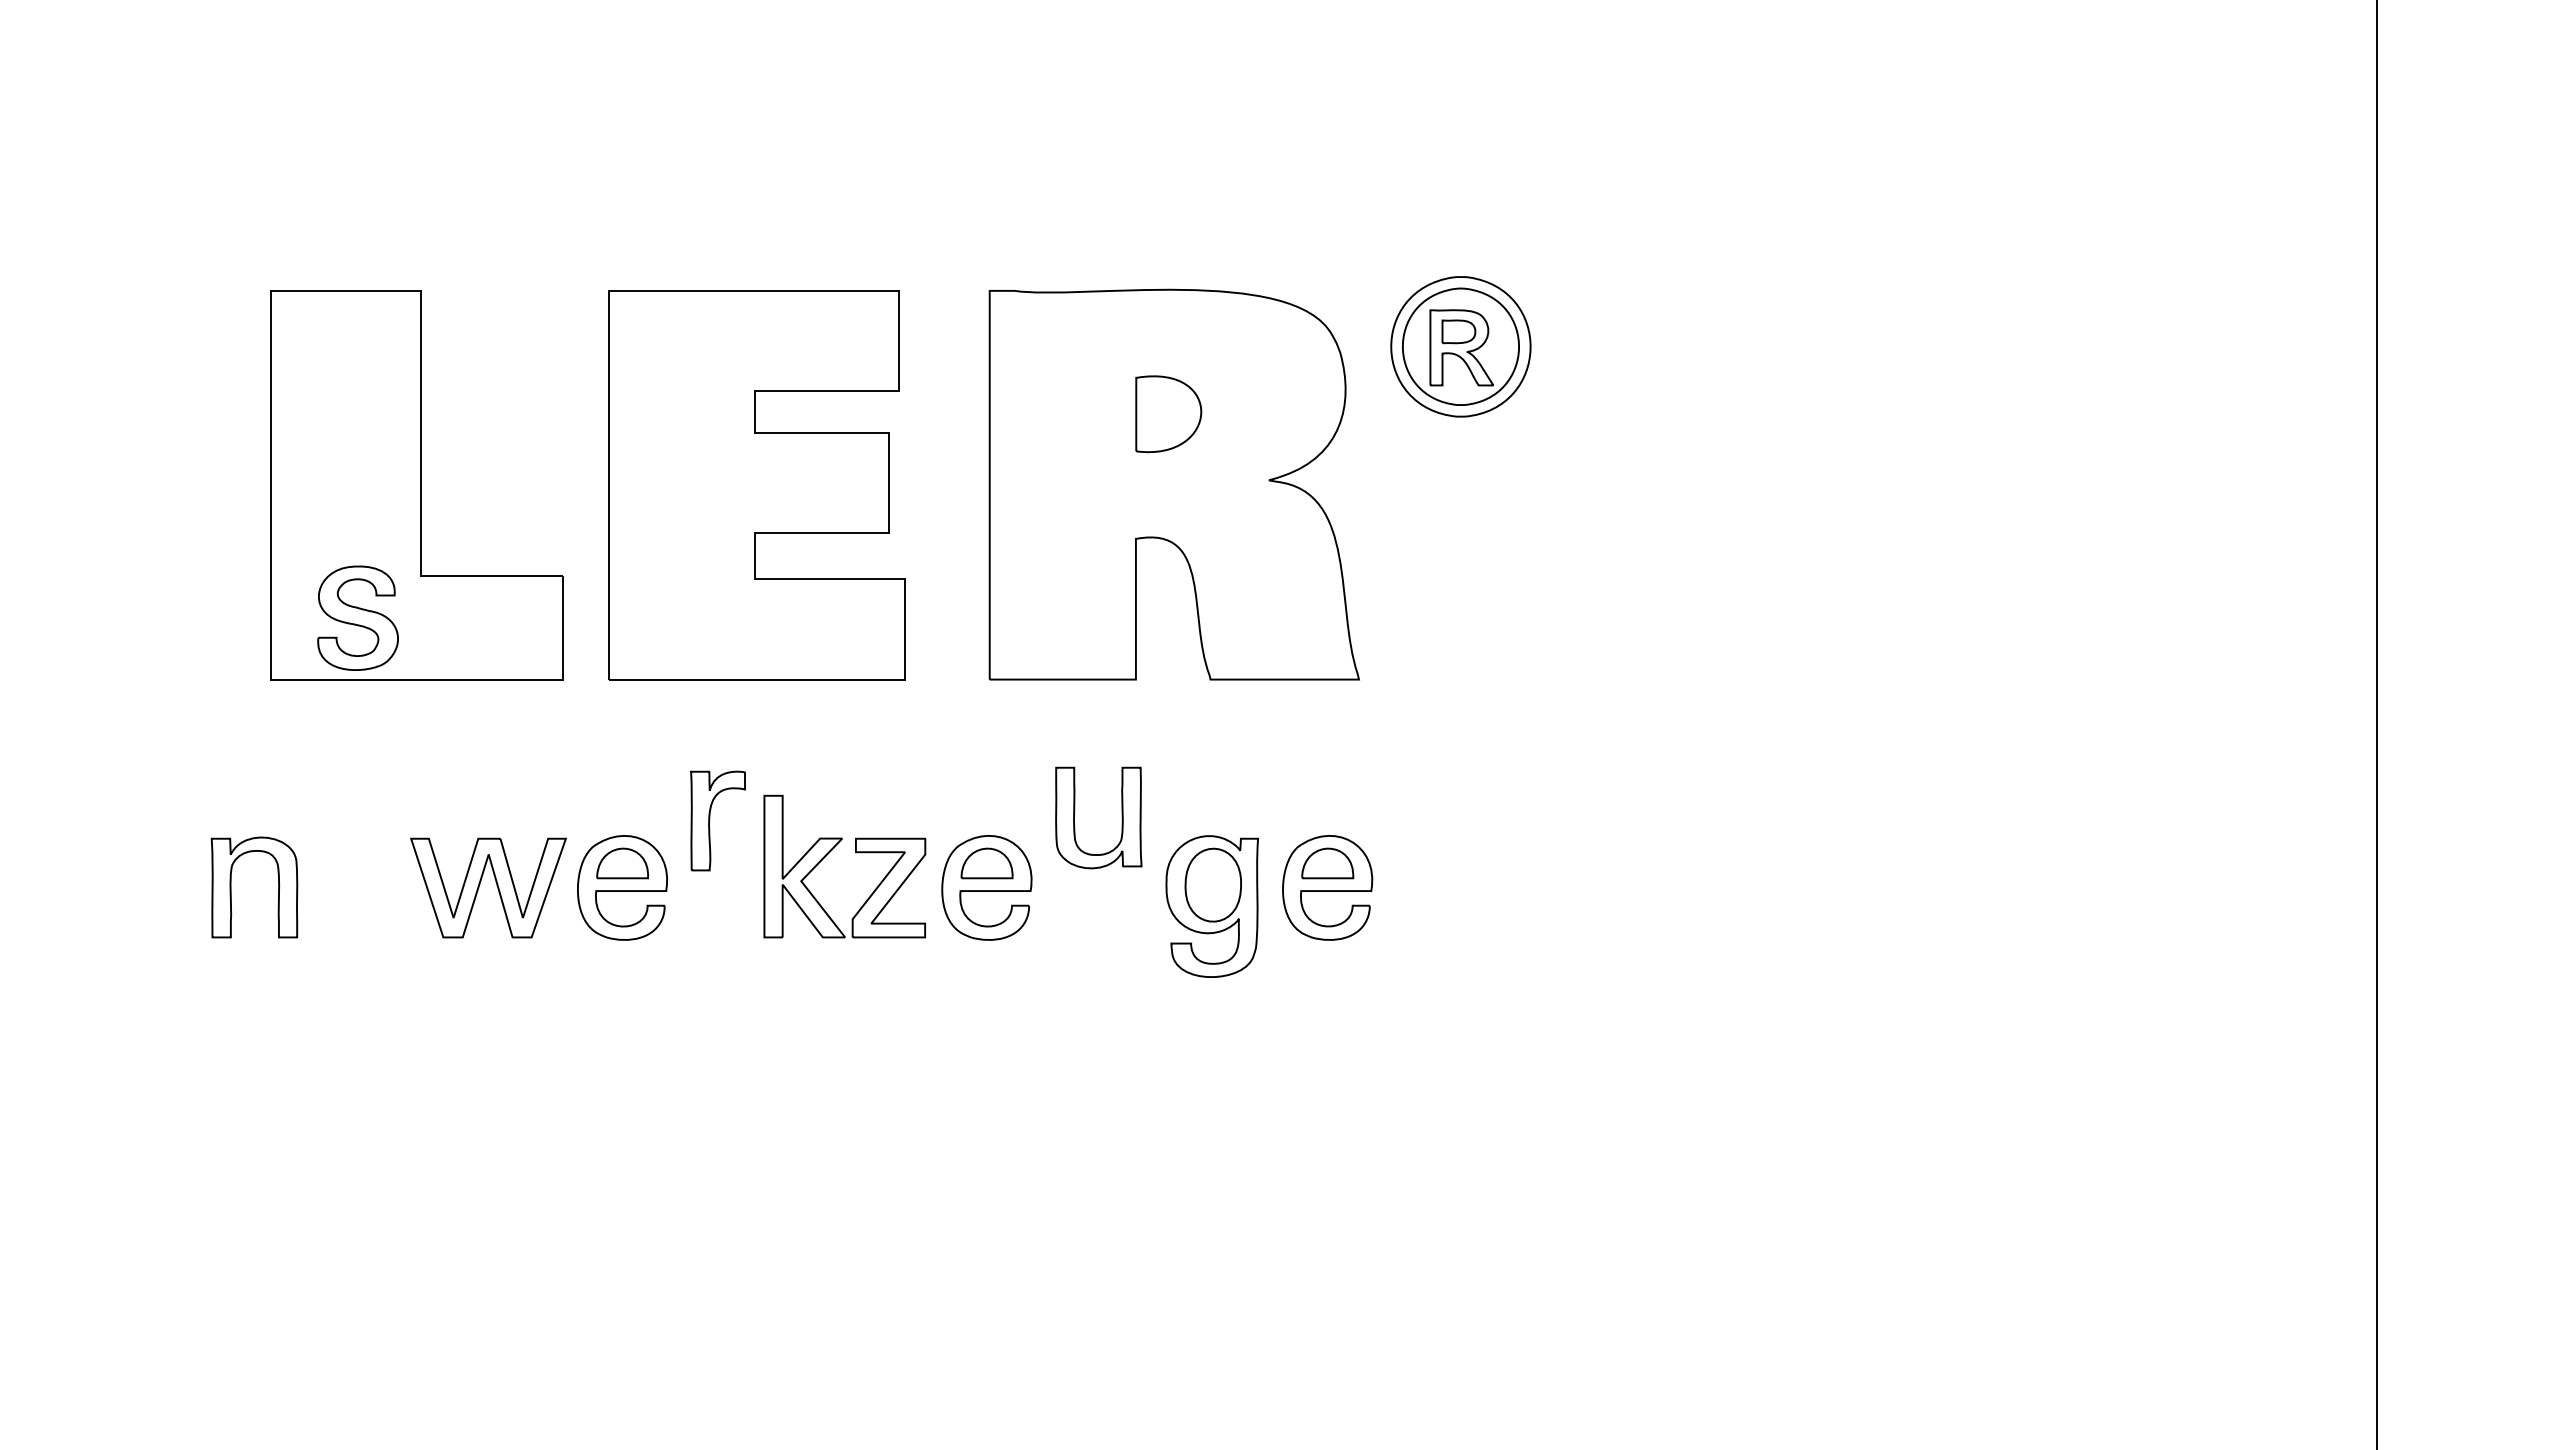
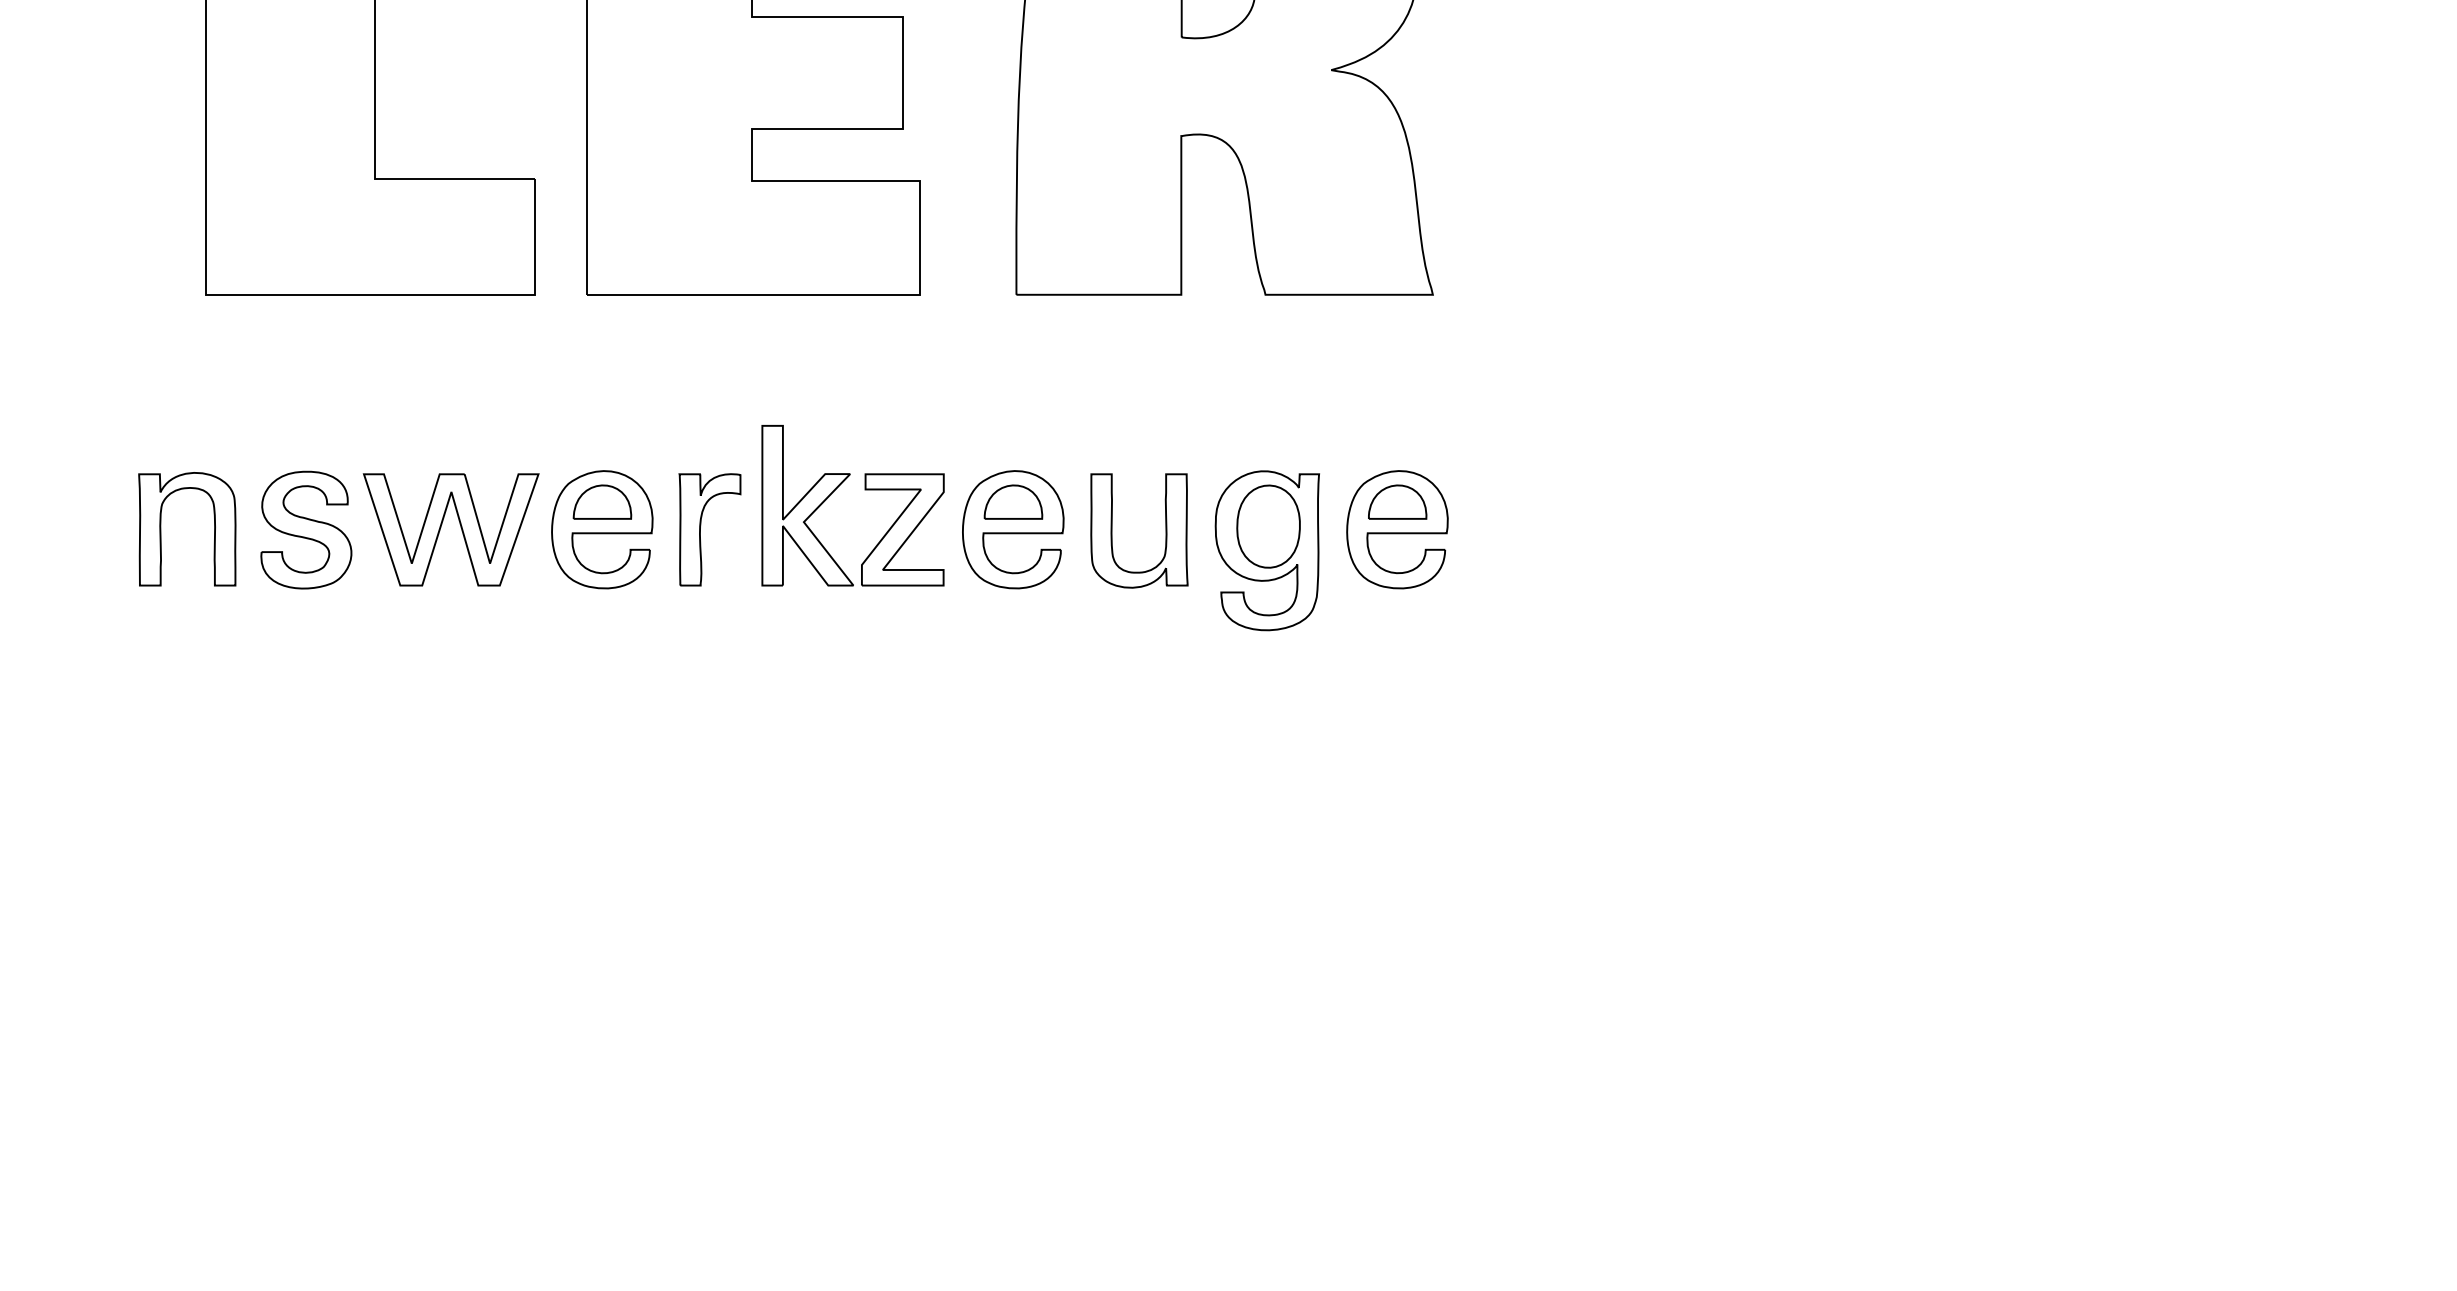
part: (357, 617) -> (305, 529), moved
part: (1121, 817) -> (1165, 530), moved
part: (710, 820) -> (701, 529), moved

